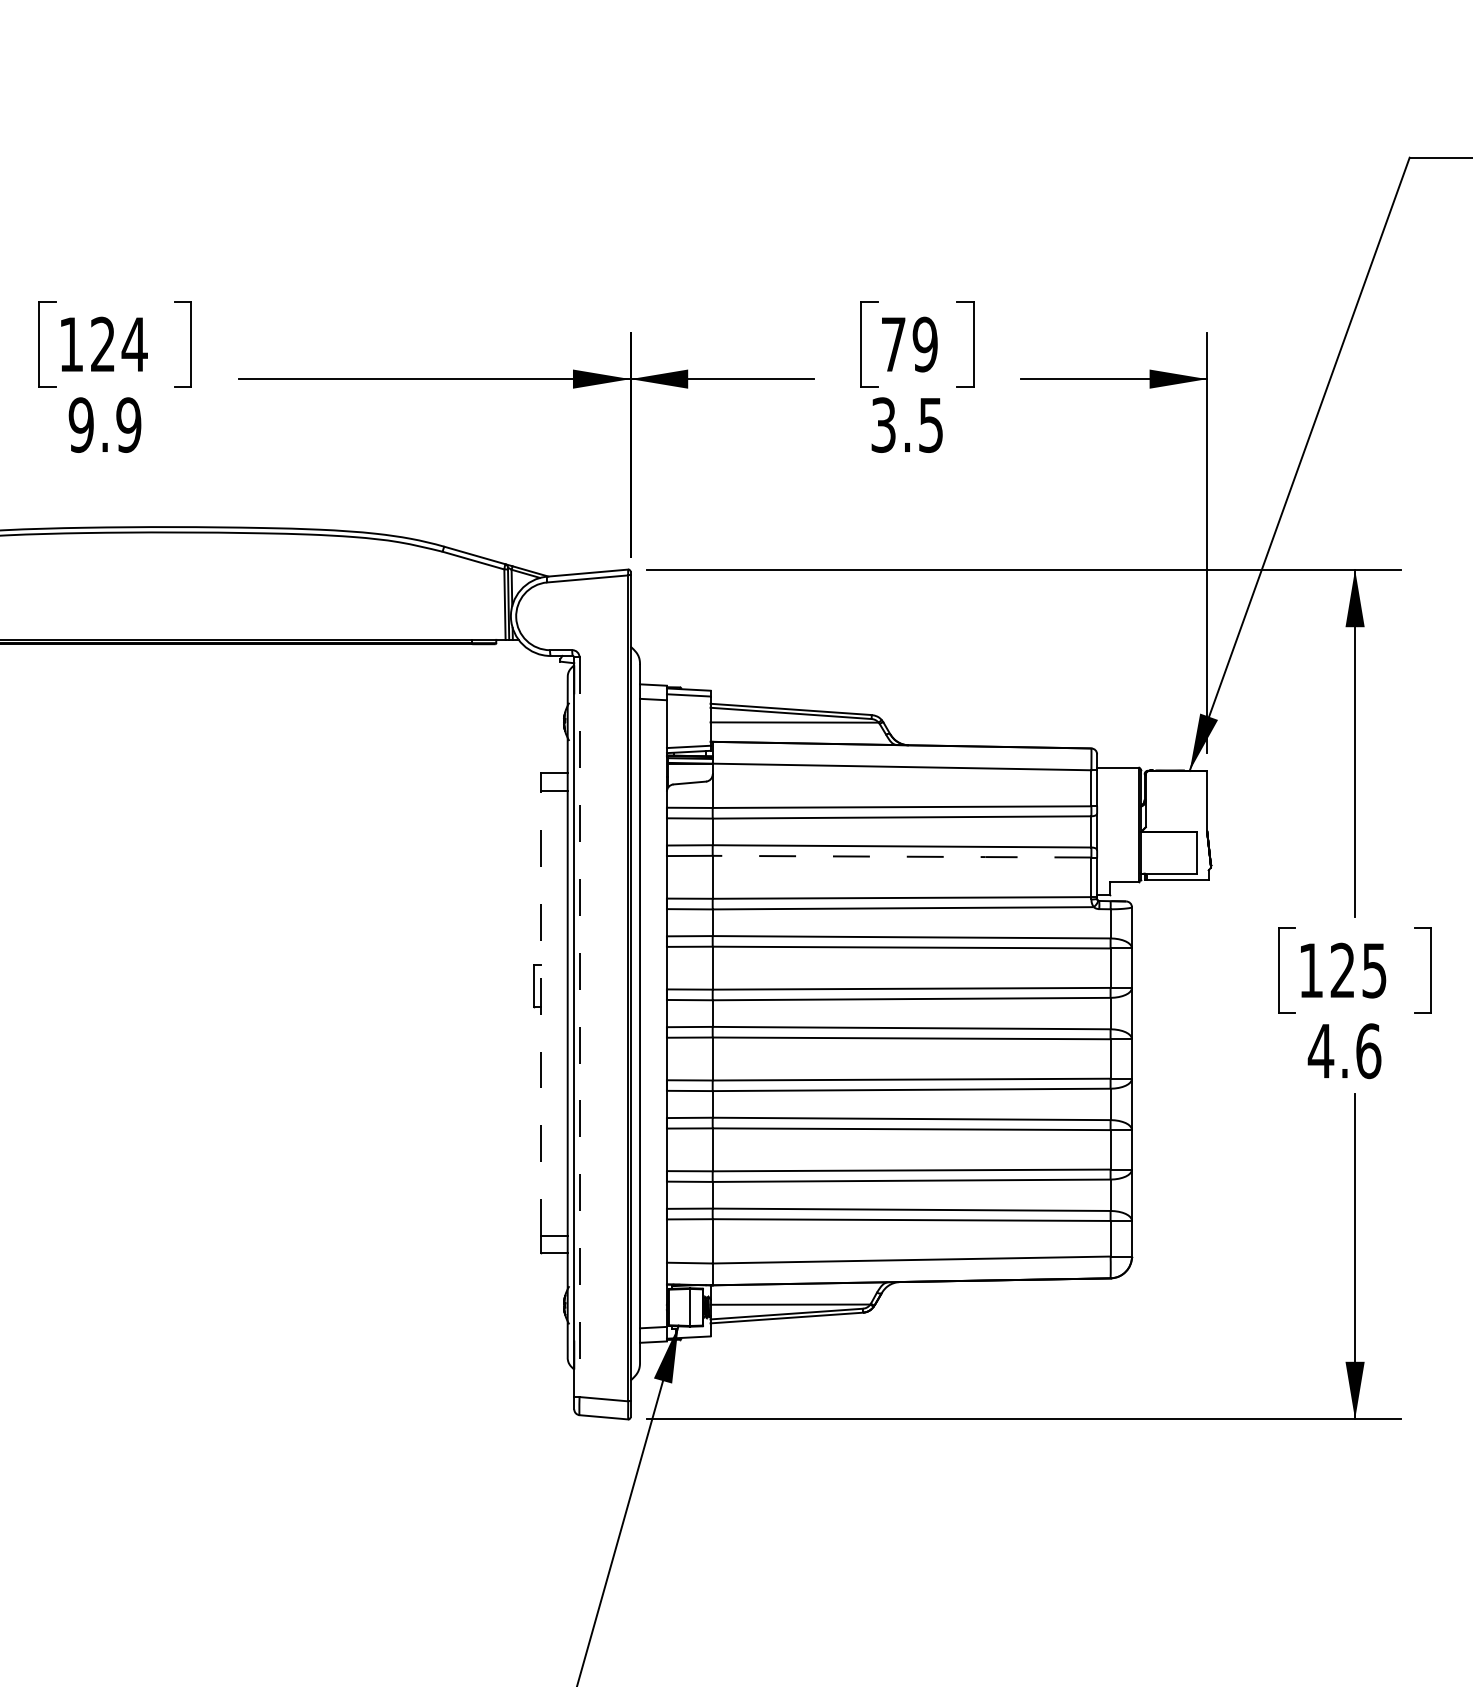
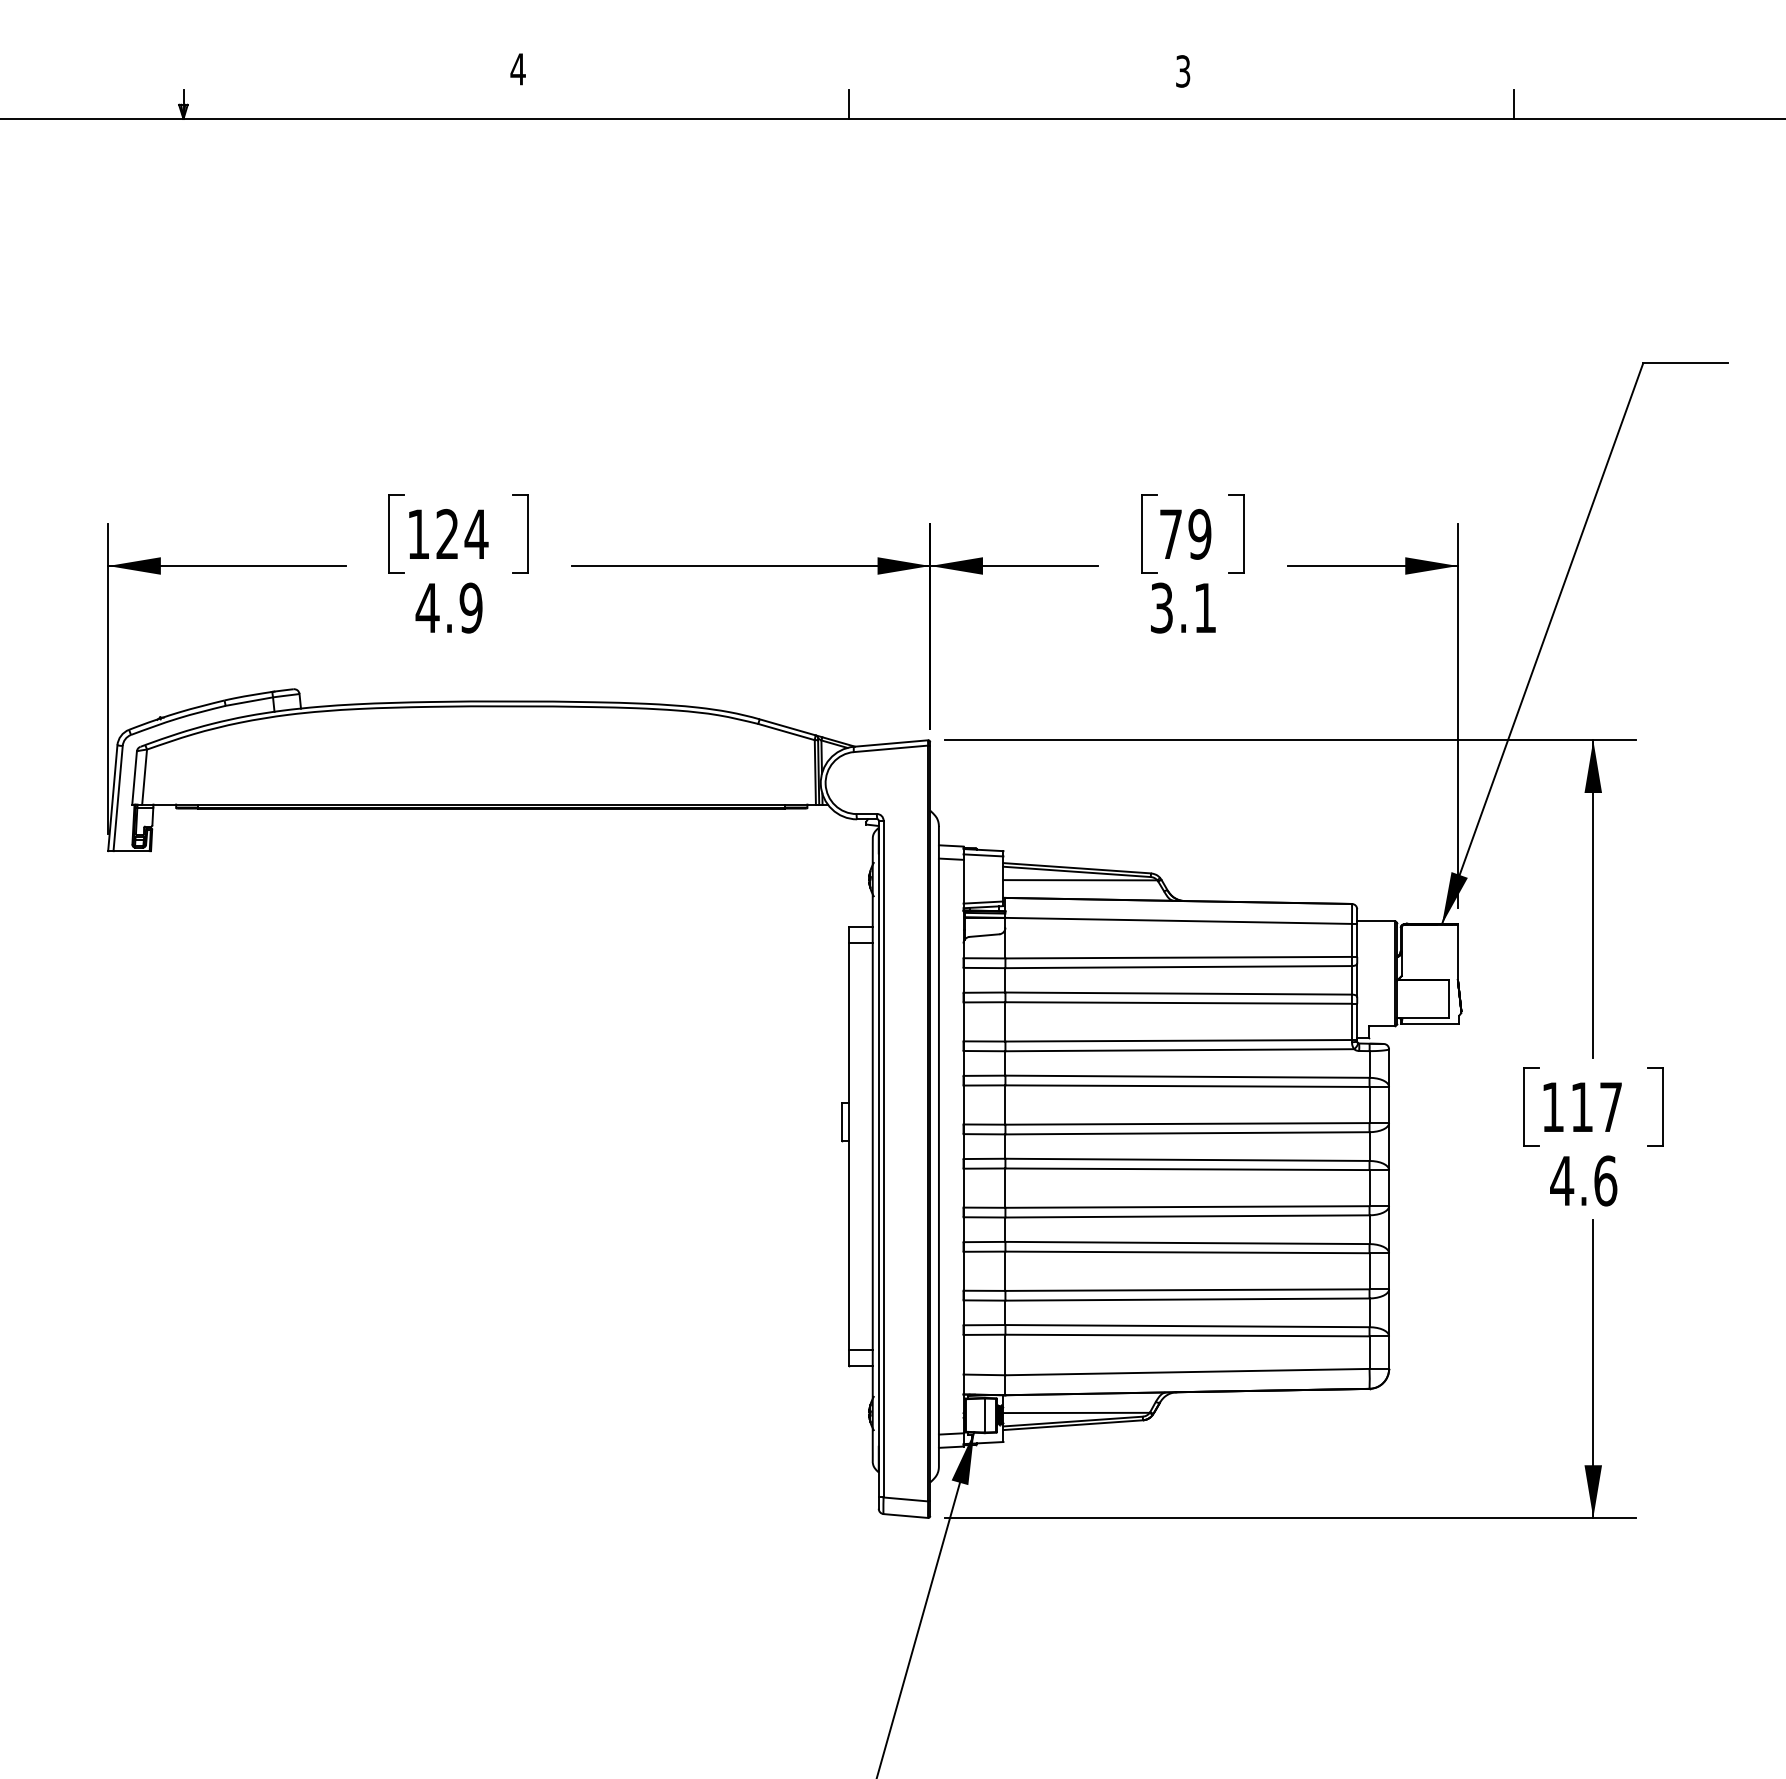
text: (81, 424) -> (427, 607), 9.9 -> 4.9
text: (930, 425) -> (1204, 608), 3.5 -> 3.1
line: (902, 857) -> (1179, 1003), dashed -> solid
text: (1358, 969) -> (1596, 1106), 125 -> 117
line: (541, 1013) -> (848, 1146), dashed -> solid
line: (579, 1027) -> (883, 1159), dashed -> solid

